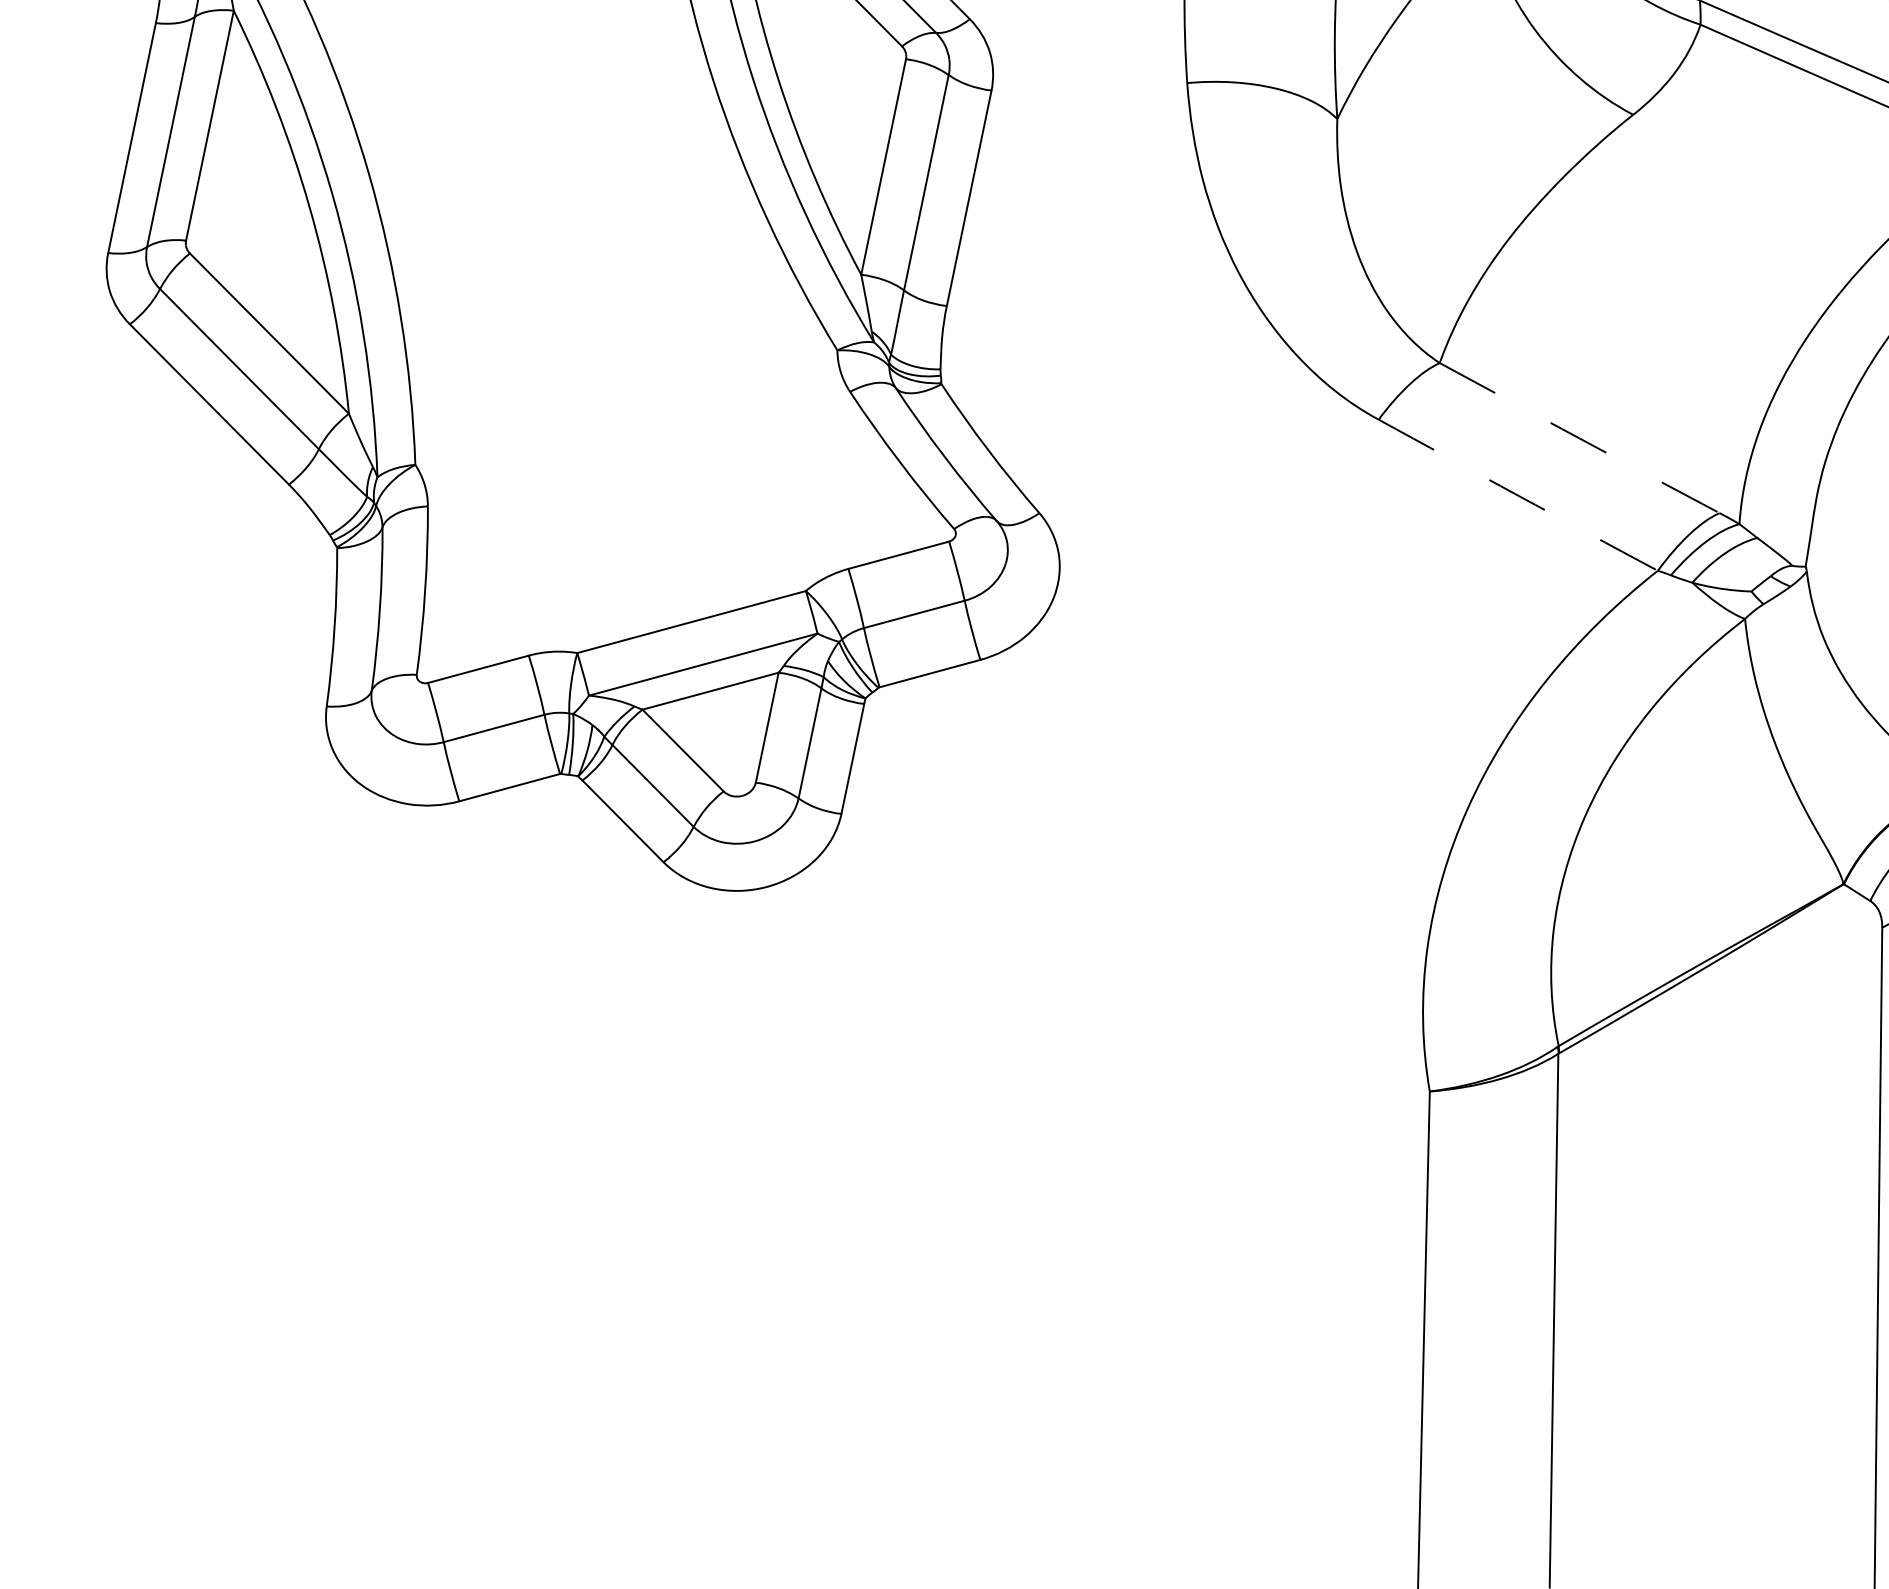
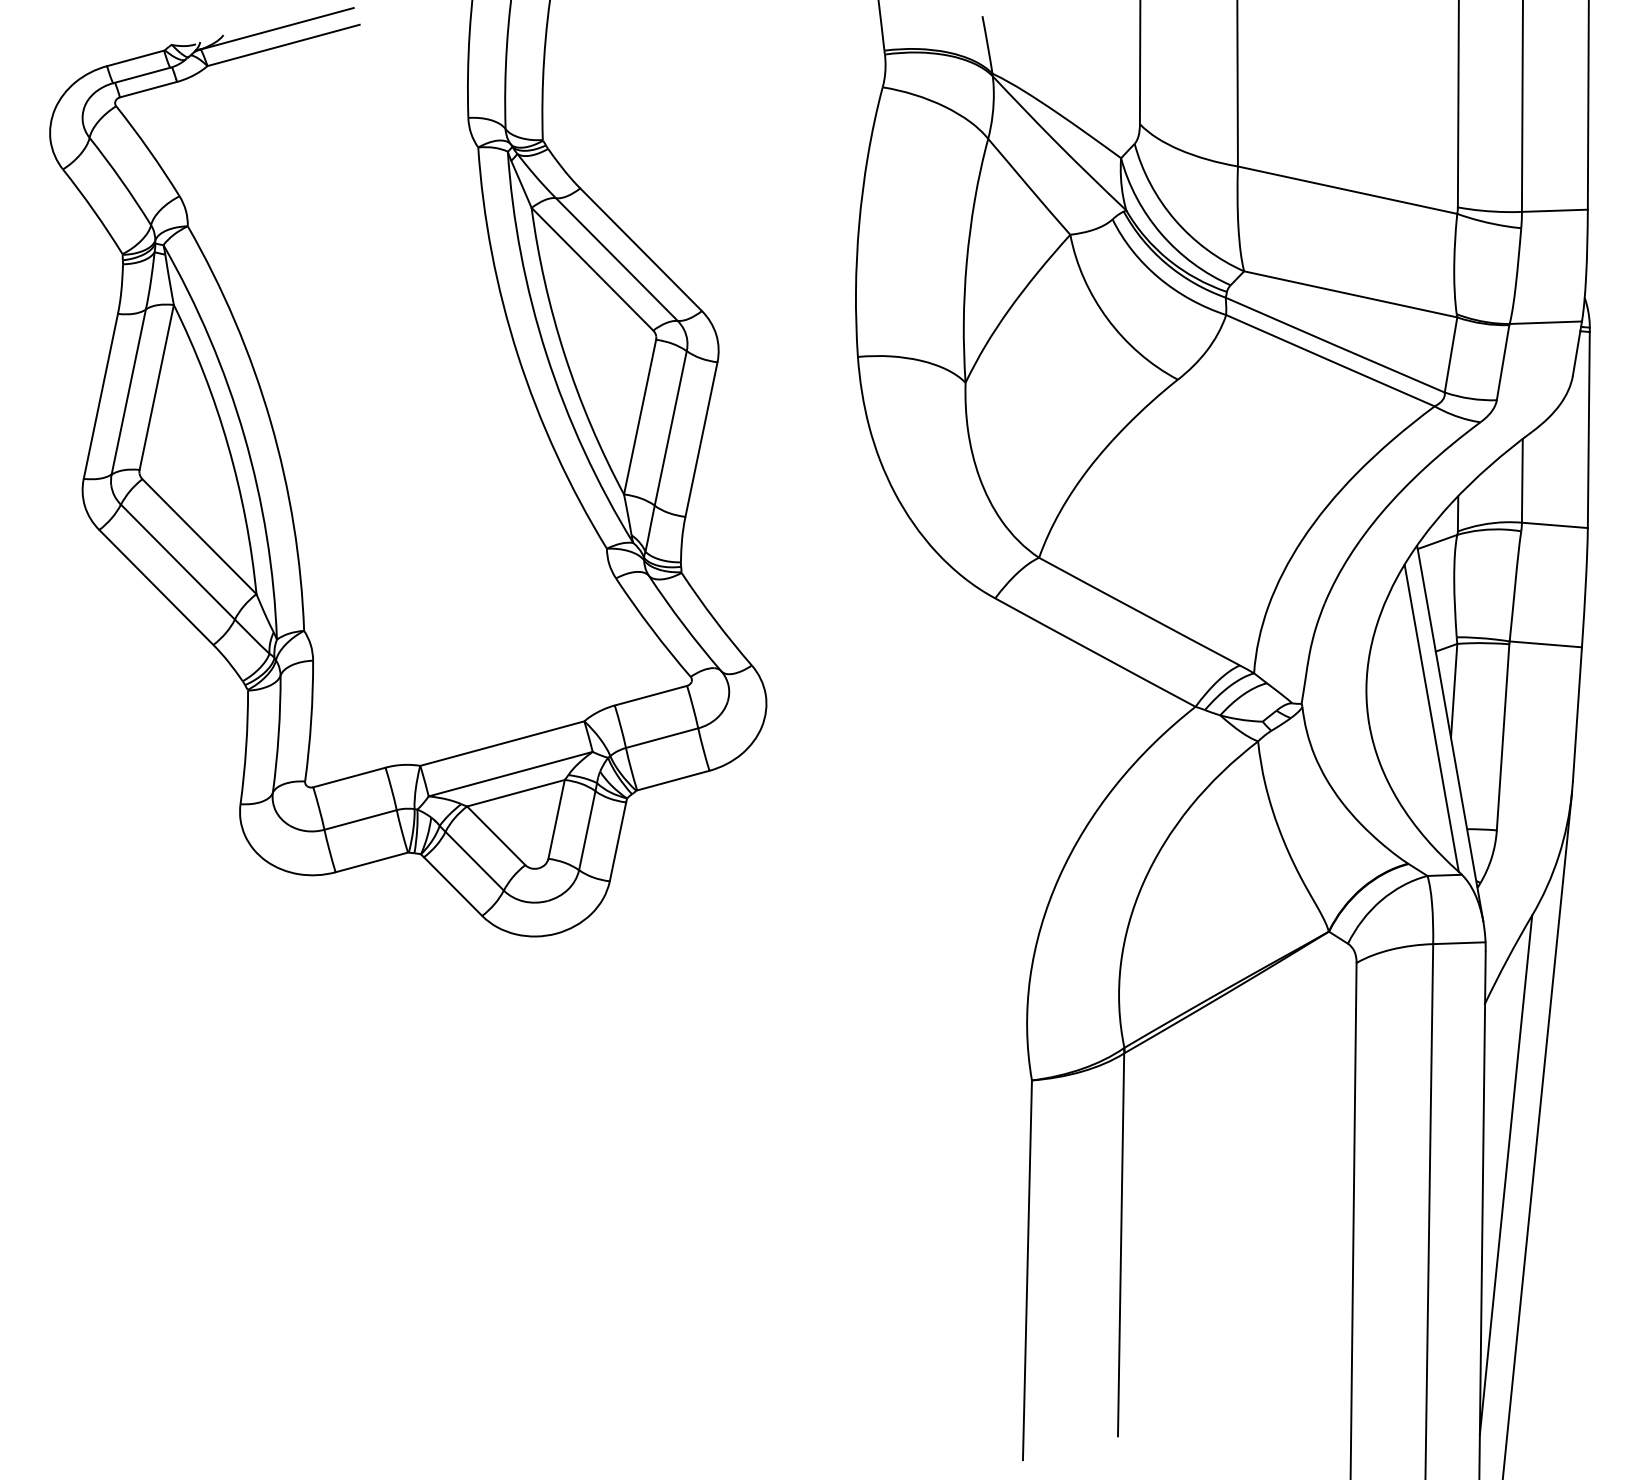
arc: (1579, 437) -> (1139, 611), dashed -> solid
arc: (1518, 495) -> (1095, 652), dashed -> solid

